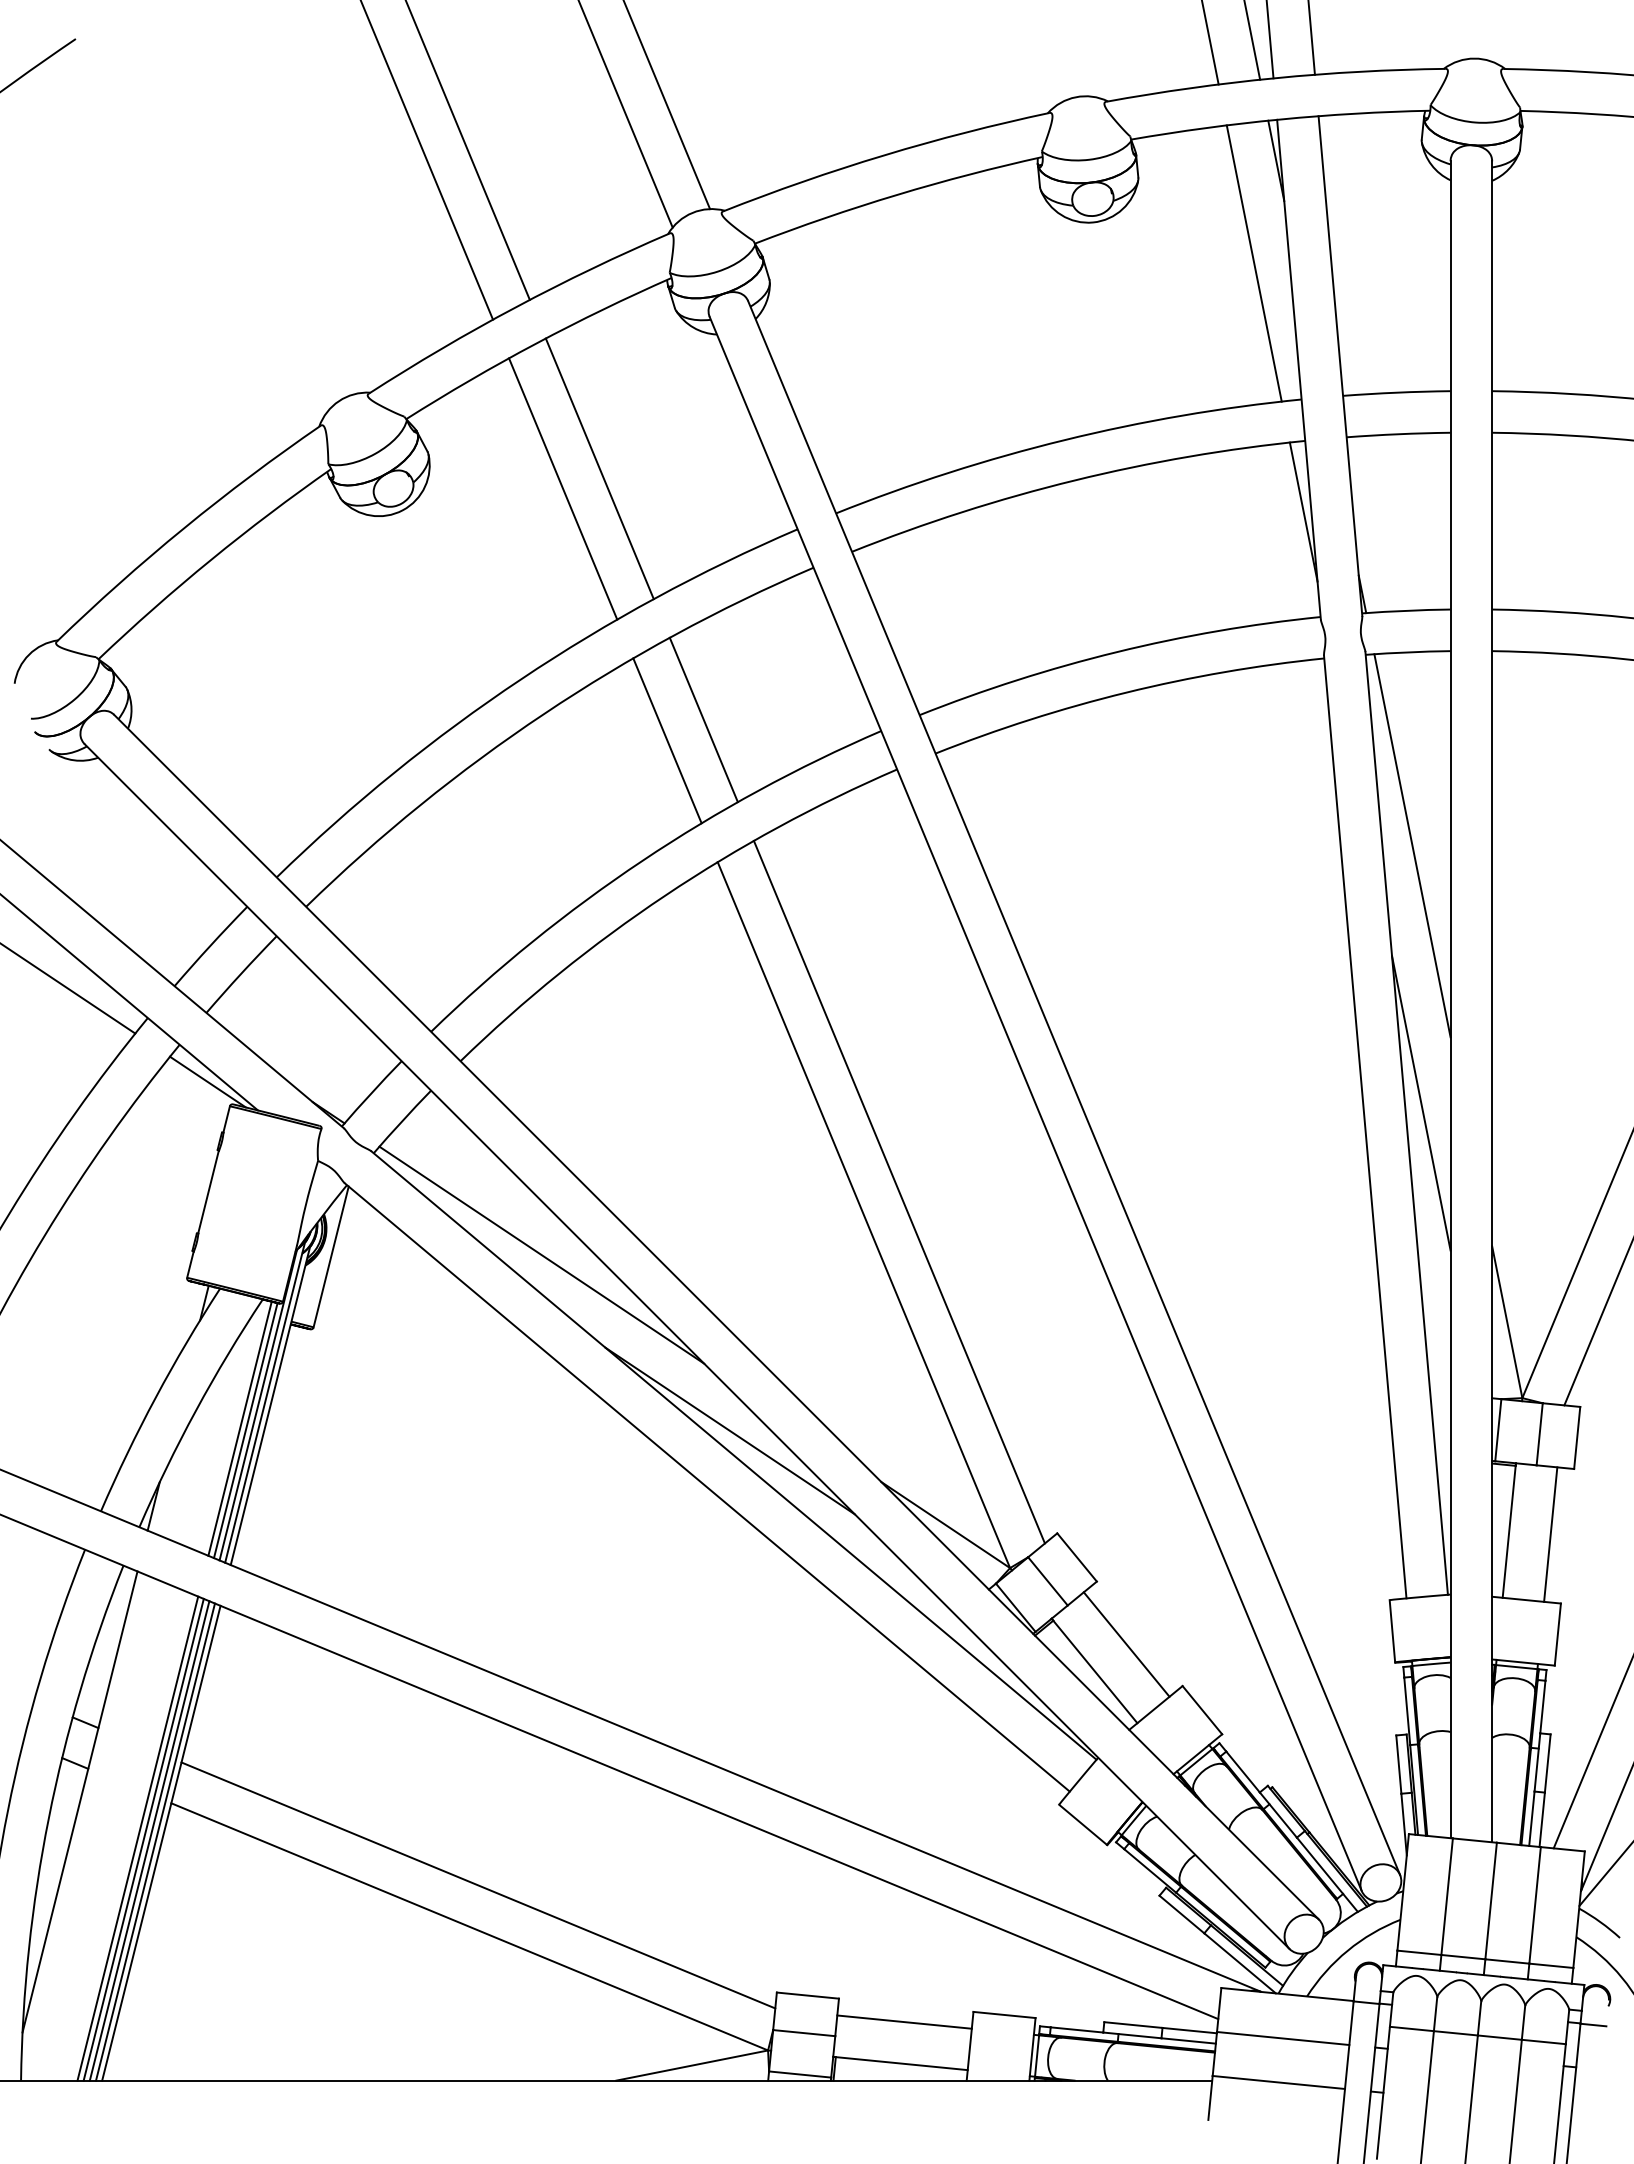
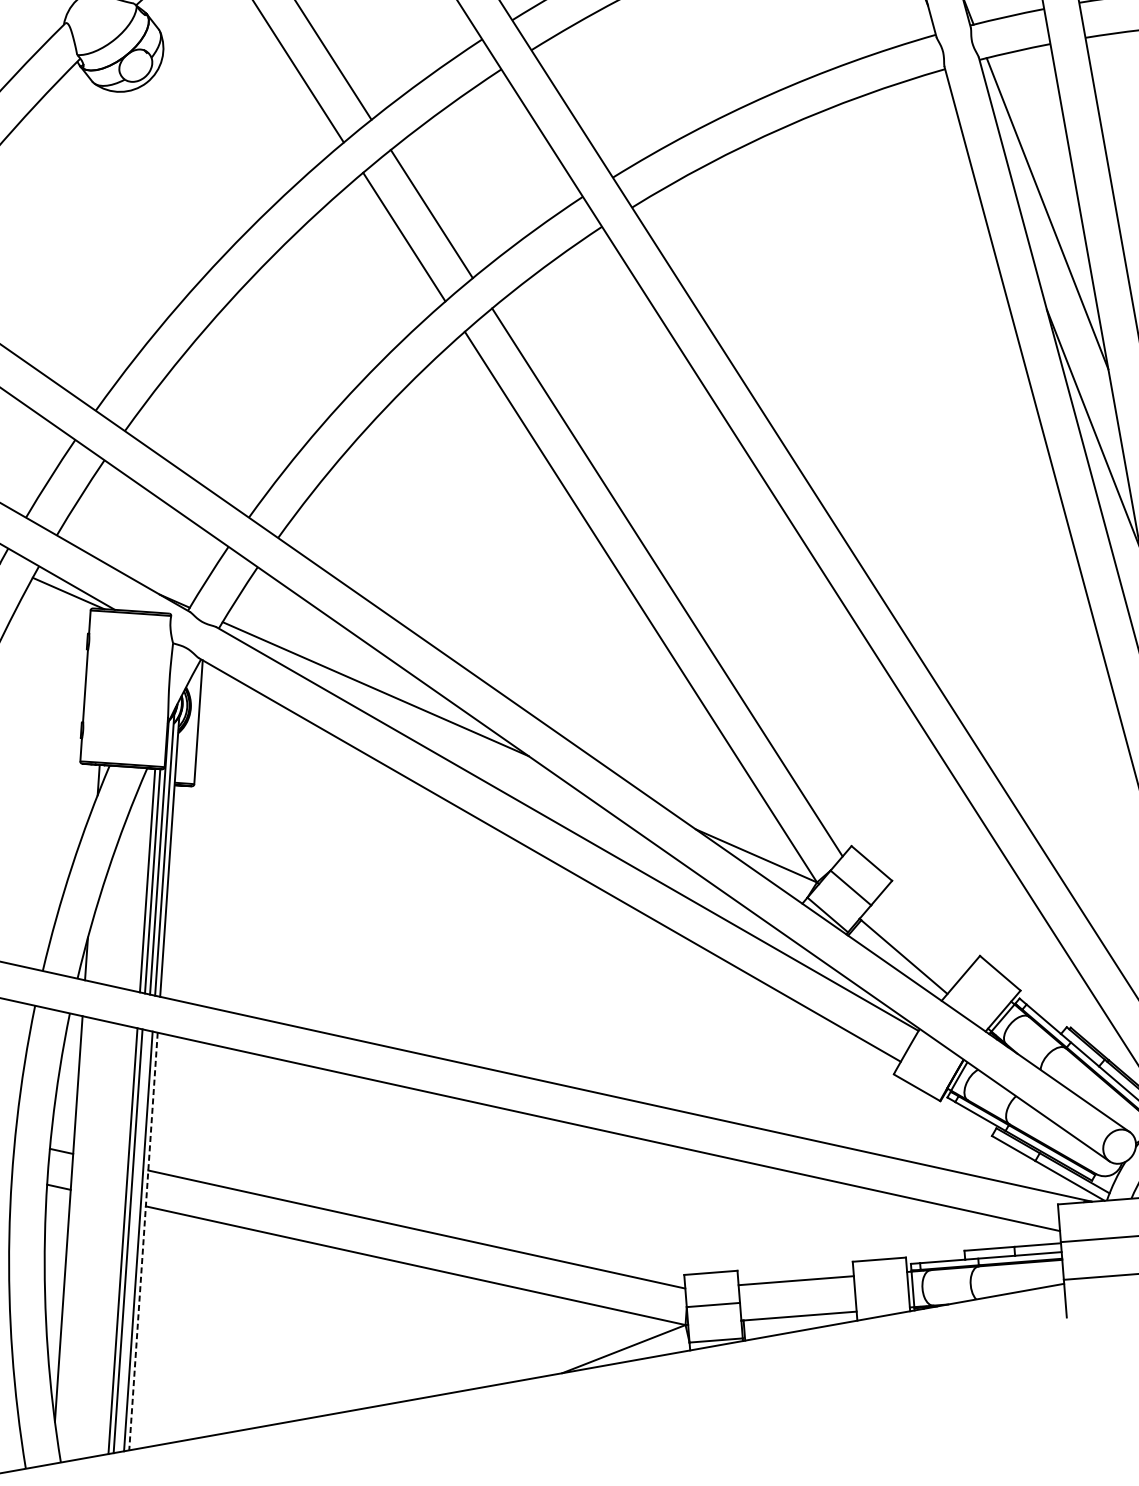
line: (729, 1430) -> (560, 808), removed
line: (1126, 1644) -> (926, 929), removed
line: (149, 1840) -> (133, 1241), removed
line: (161, 1843) -> (143, 1241), solid -> dashed

